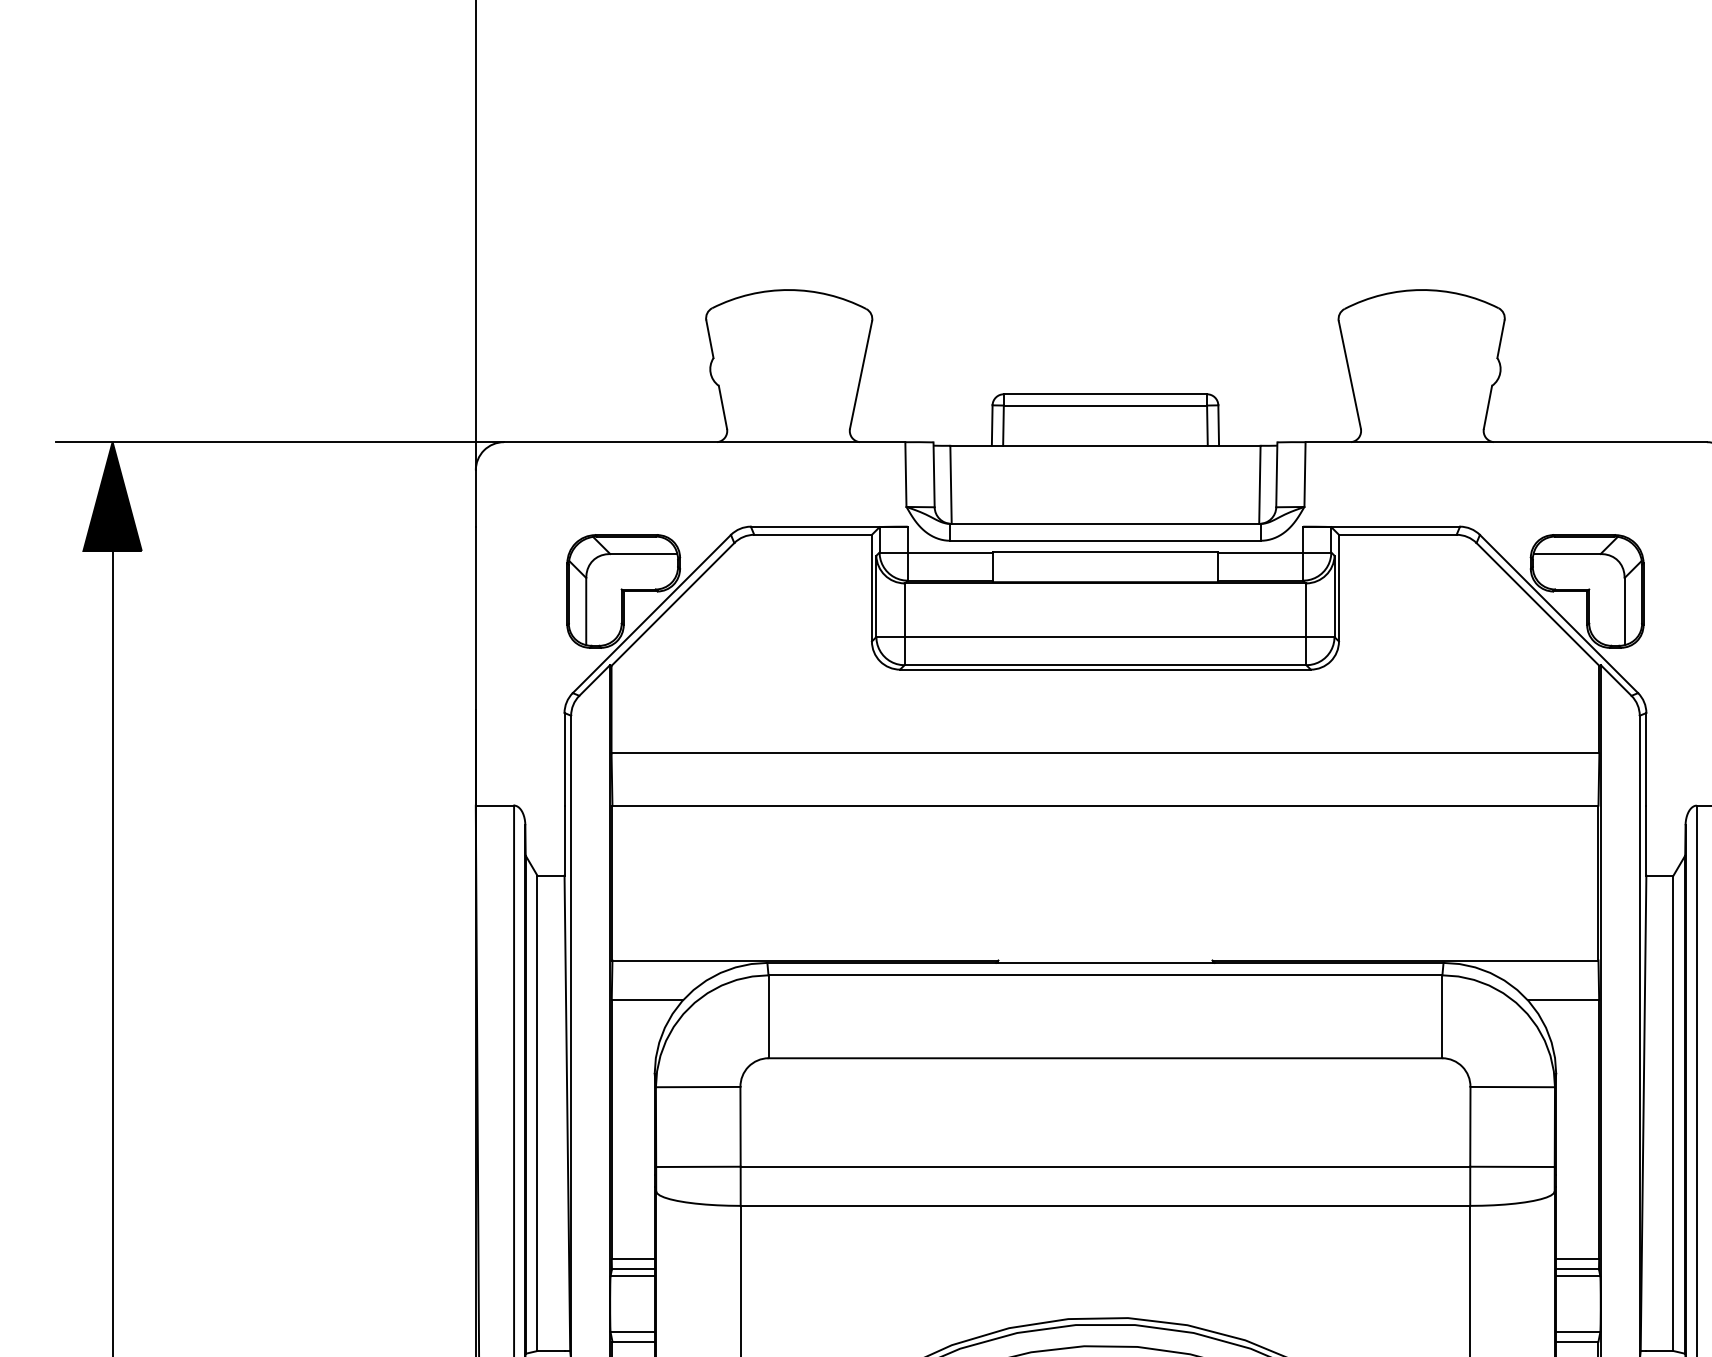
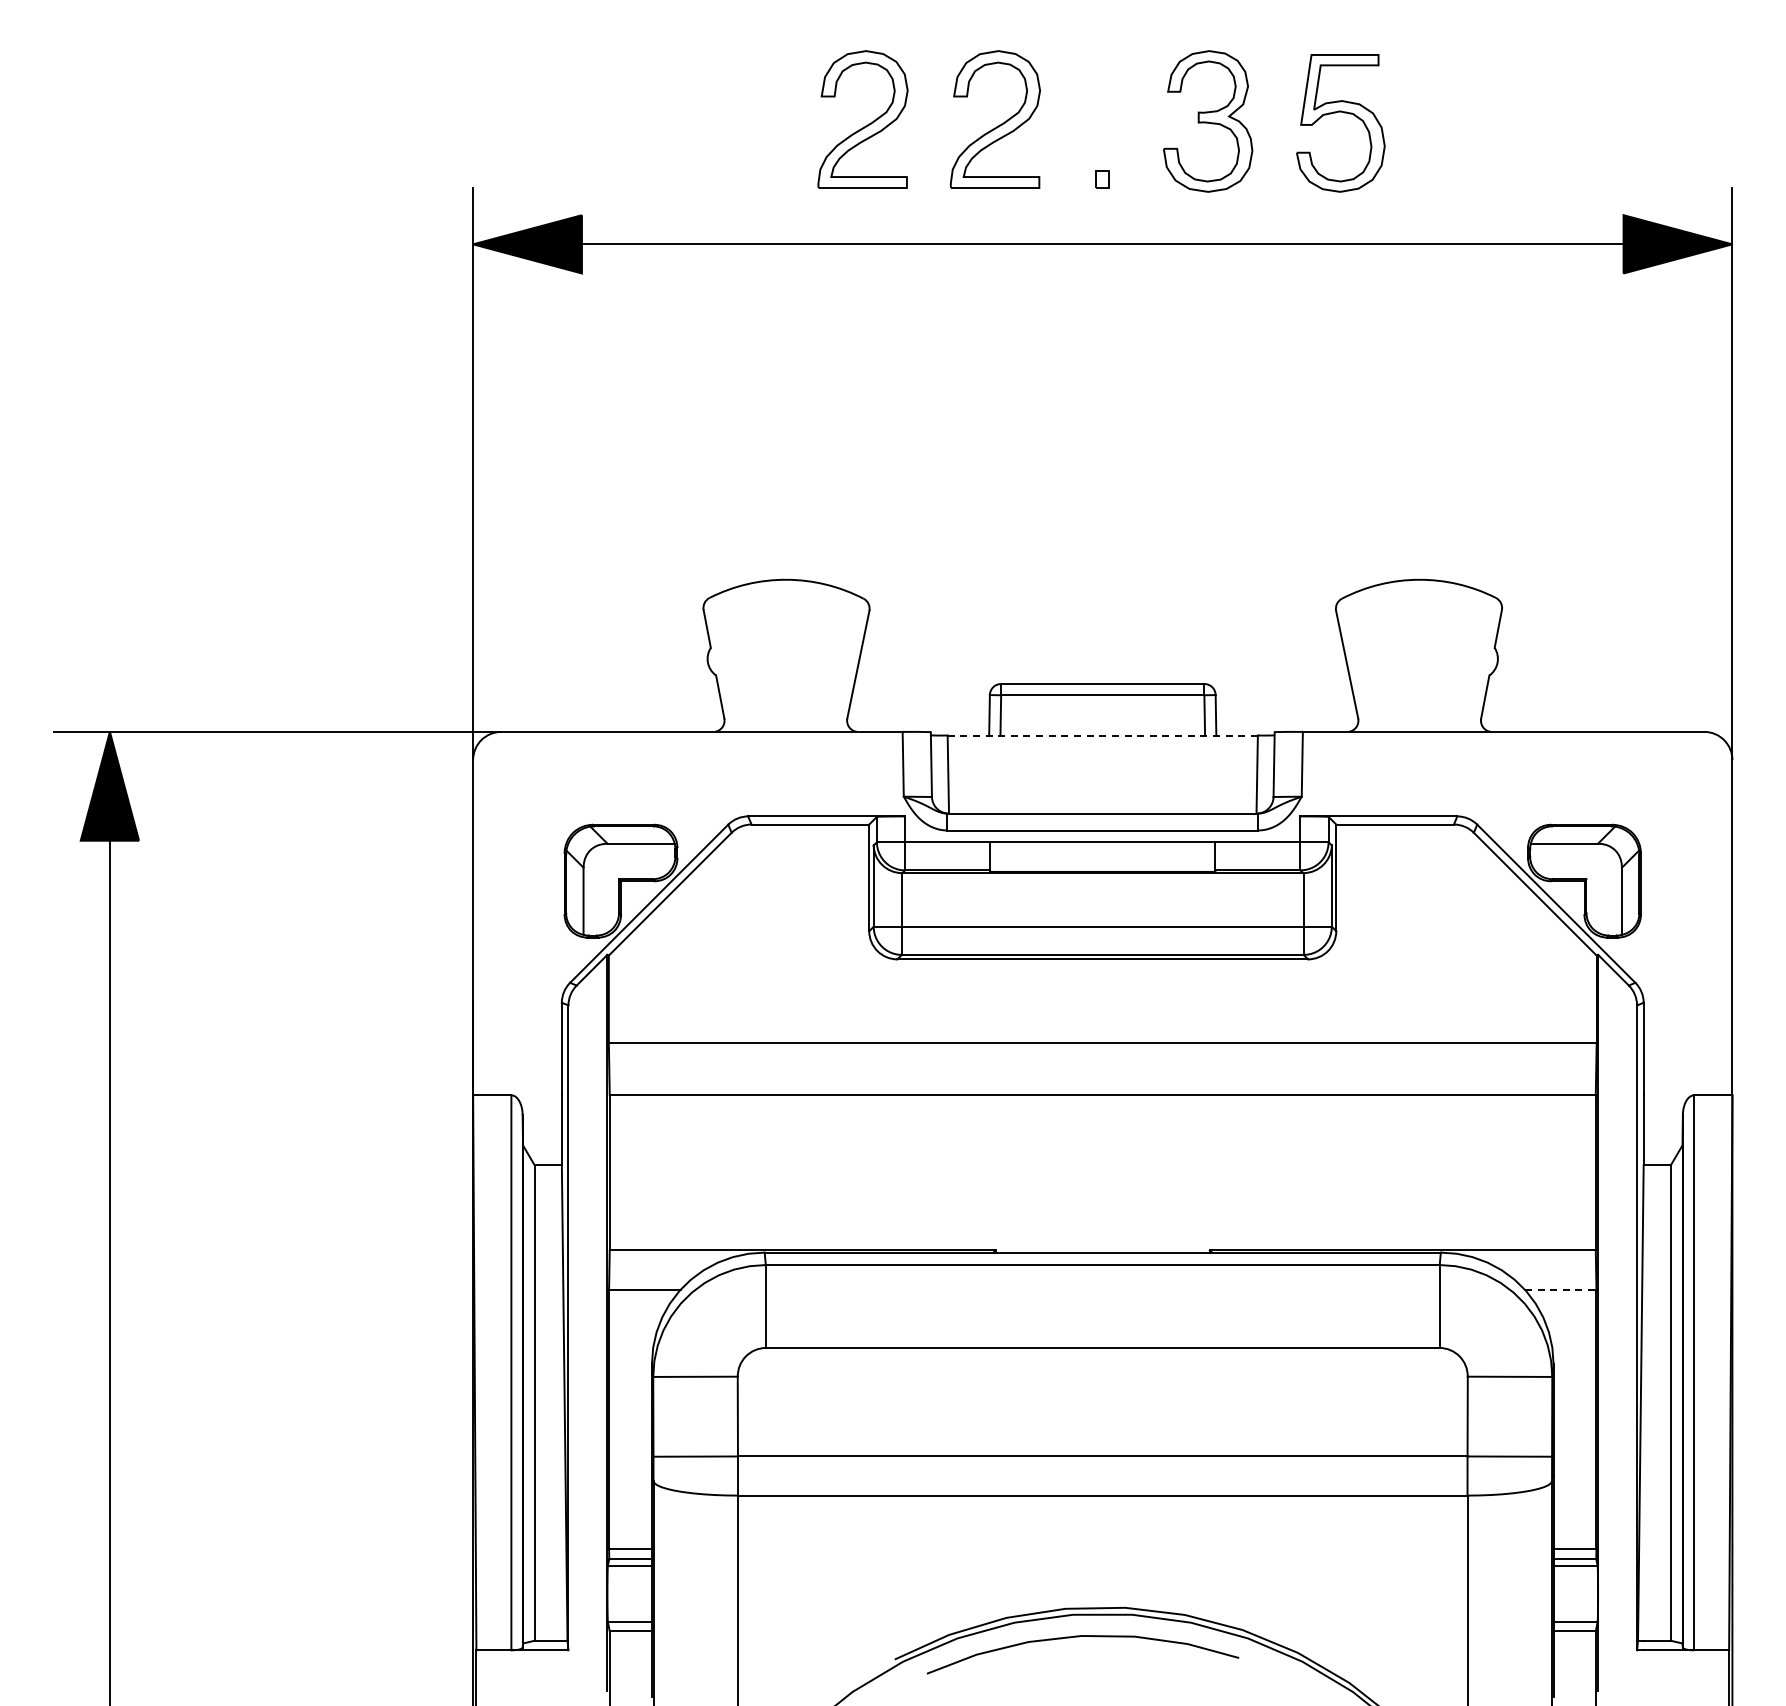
line: (1105, 445) -> (1102, 735), solid -> dashed
line: (1563, 999) -> (1560, 1289), solid -> dashed

